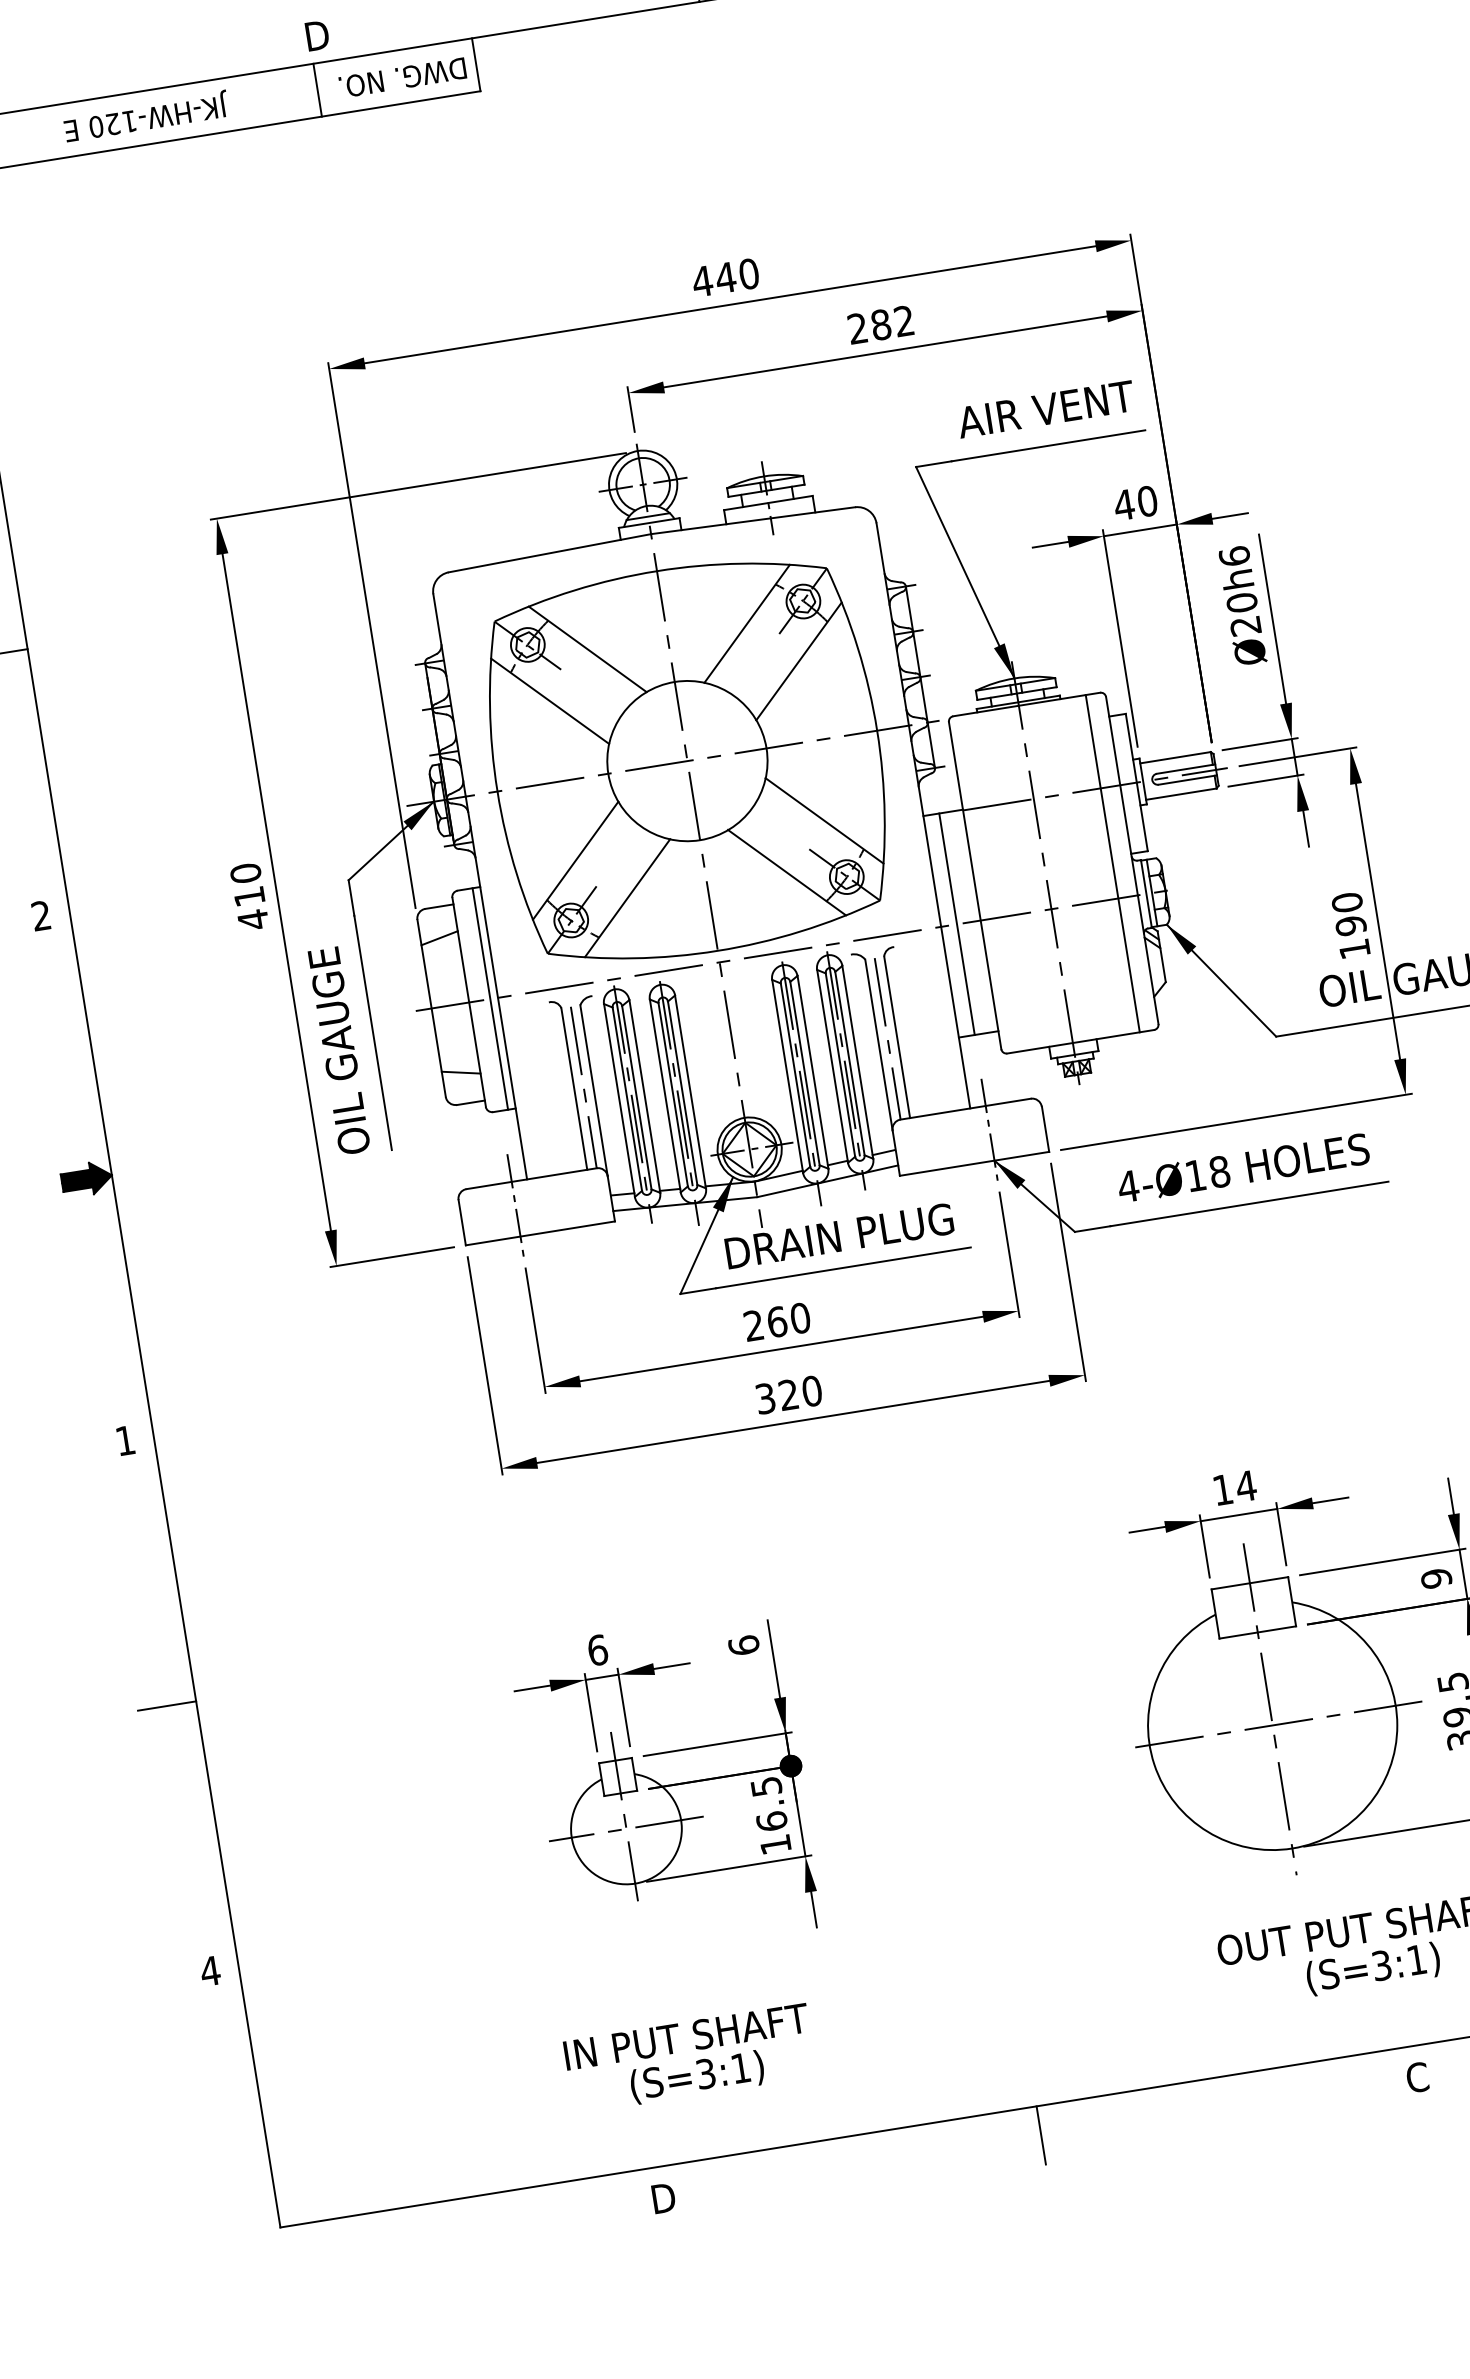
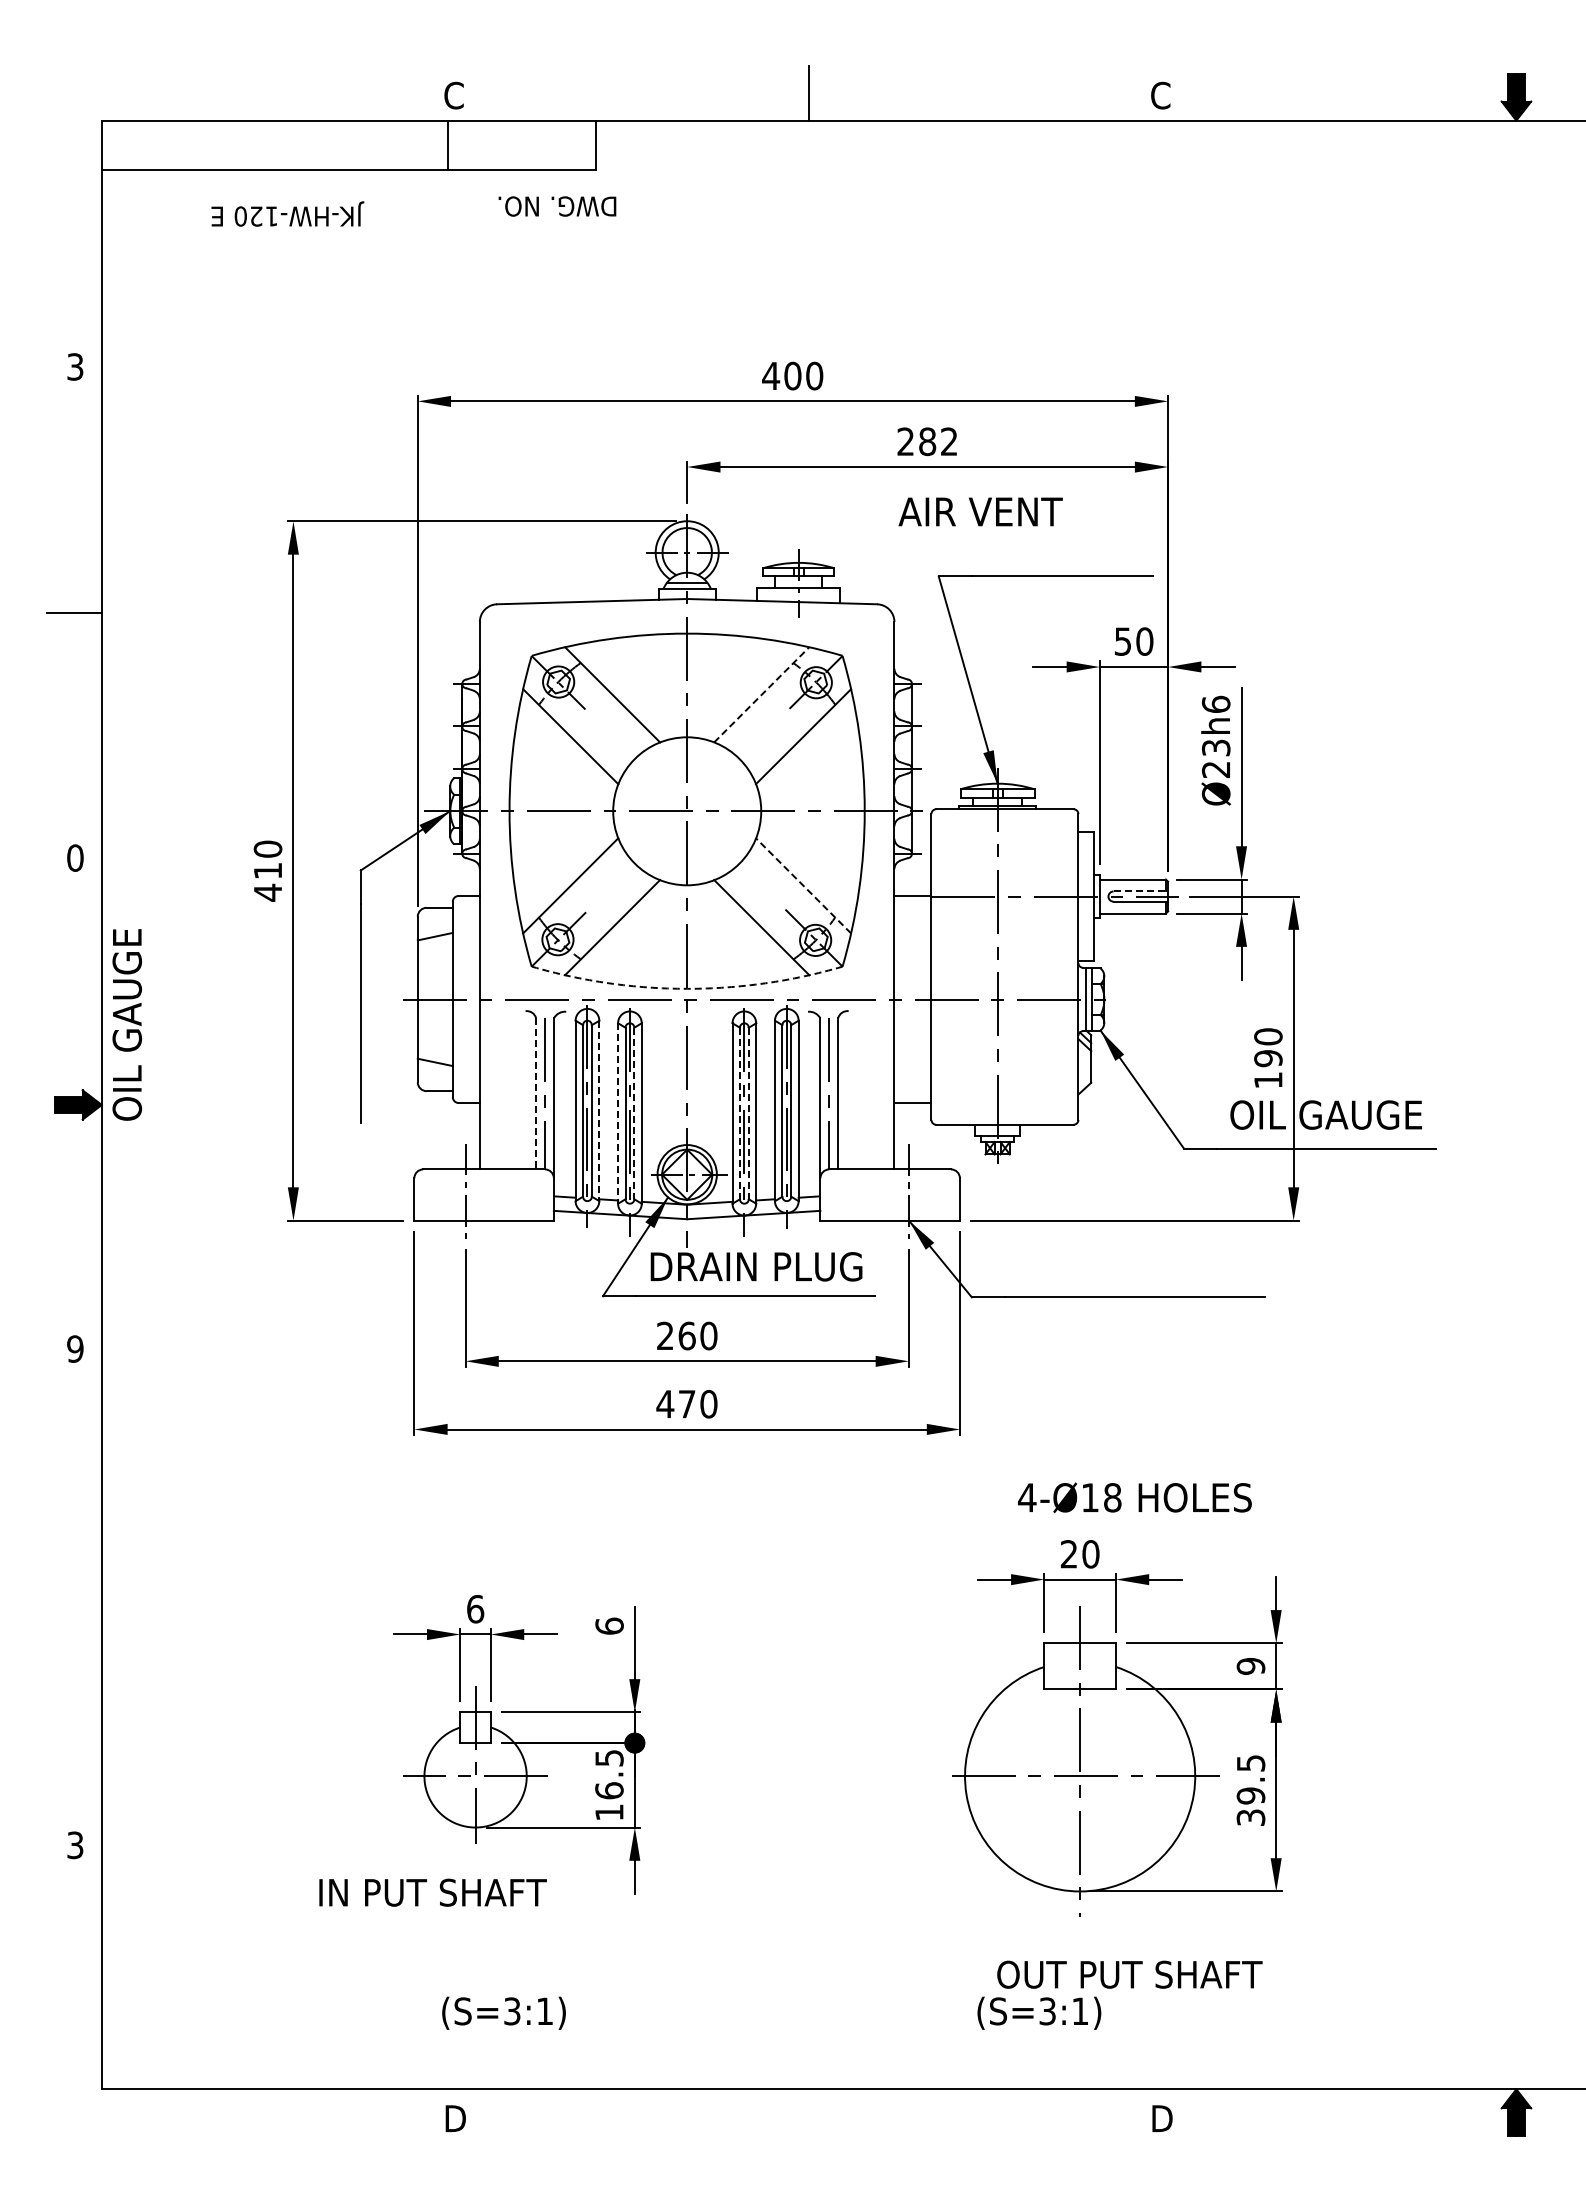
text: (316, 35) -> (454, 95), D -> C
text: (402, 77) -> (557, 206), moved
text: (145, 115) -> (287, 213), moved
text: (725, 277) -> (792, 375), 440 -> 400
text: (1045, 408) -> (980, 511), moved
text: (1124, 504) -> (1123, 641), 40 -> 50
text: (1242, 602) -> (1216, 747), Ø20h6 -> Ø23h6
line: (747, 623) -> (762, 694), solid -> dashed
line: (1186, 769) -> (1141, 891), solid -> dashed
line: (824, 820) -> (803, 885), solid -> dashed
line: (1113, 863) -> (1060, 966), removed
text: (41, 915) -> (75, 857), 2 -> 0
line: (957, 924) -> (909, 999), removed
arc: (718, 950) -> (687, 988), solid -> dashed
line: (490, 999) -> (472, 999), removed
text: (339, 1050) -> (127, 1024), moved
line: (804, 1073) -> (748, 1113), solid -> dashed
line: (795, 1075) -> (739, 1113), solid -> dashed
line: (574, 1088) -> (536, 1093), solid -> dashed
line: (682, 1093) -> (634, 1113), solid -> dashed
line: (665, 1096) -> (618, 1114), solid -> dashed
line: (645, 1097) -> (599, 1111), solid -> dashed
text: (1242, 1167) -> (1134, 1497), moved
text: (776, 1397) -> (675, 1404), 320 -> 470
text: (125, 1440) -> (75, 1348), 1 -> 9
text: (1234, 1488) -> (1079, 1554), 14 -> 20
line: (167, 1706) -> (74, 1597), removed
text: (1373, 1968) -> (1039, 2012), moved
text: (210, 1971) -> (75, 1845), 4 -> 3
text: (685, 2036) -> (432, 1892), moved
text: (1418, 2077) -> (1161, 2118), C -> D
line: (1041, 2135) -> (809, 2116), removed

